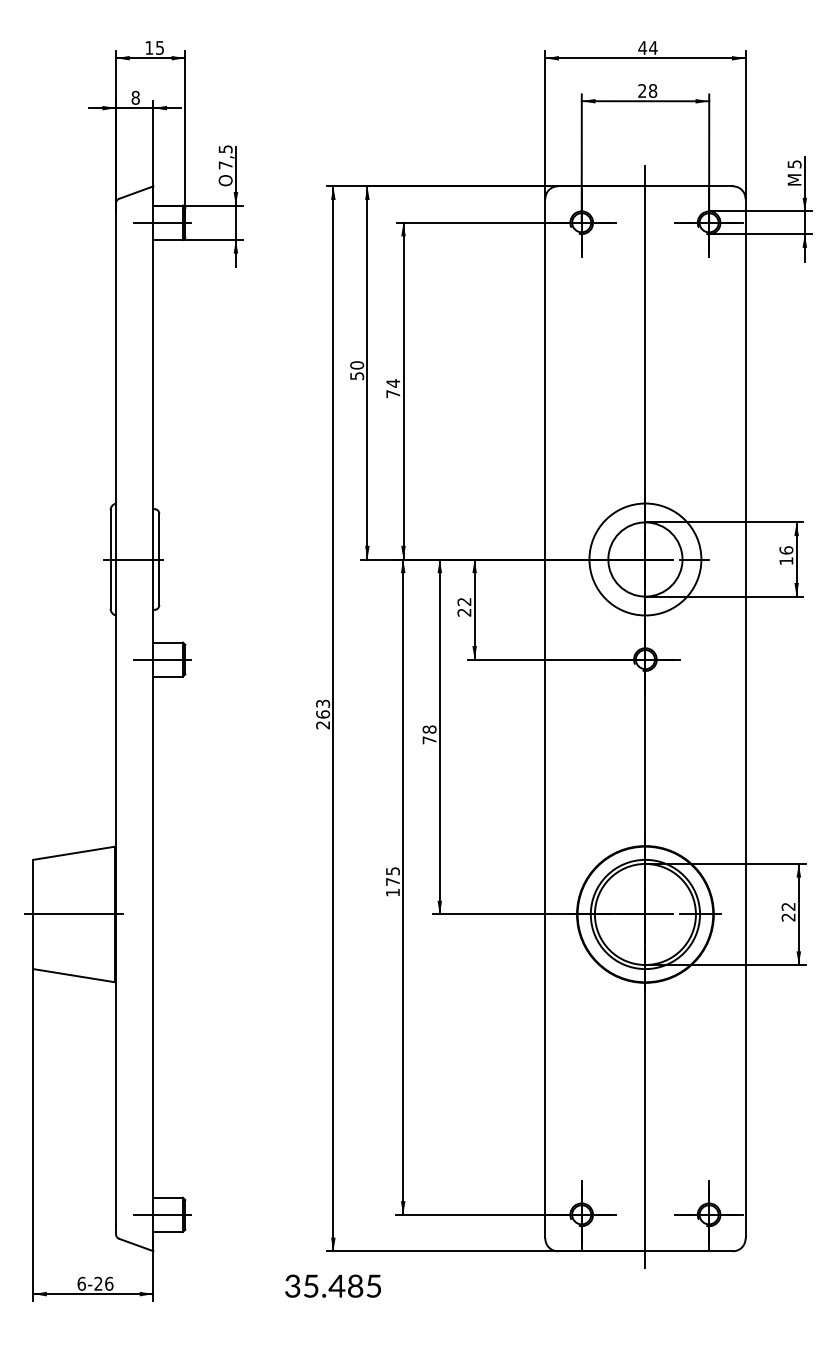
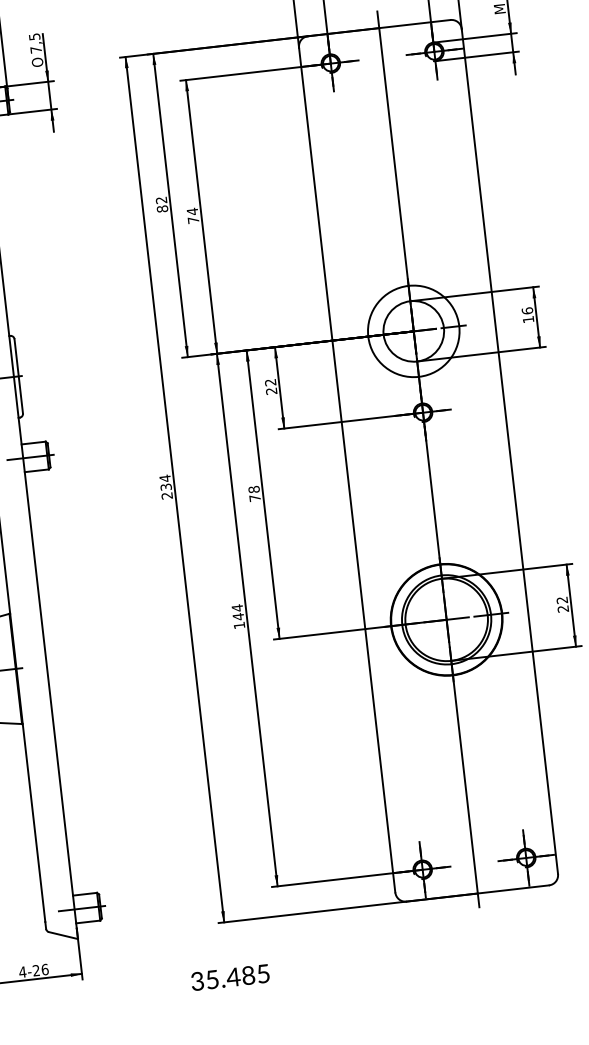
text: (357, 370) -> (162, 204), 50 -> 82
text: (323, 708) -> (165, 482), 263 -> 234
text: (392, 876) -> (237, 612), 175 -> 144
text: (81, 1283) -> (22, 971), 6-26 -> 4-26
text: (332, 1285) -> (229, 977), moved

